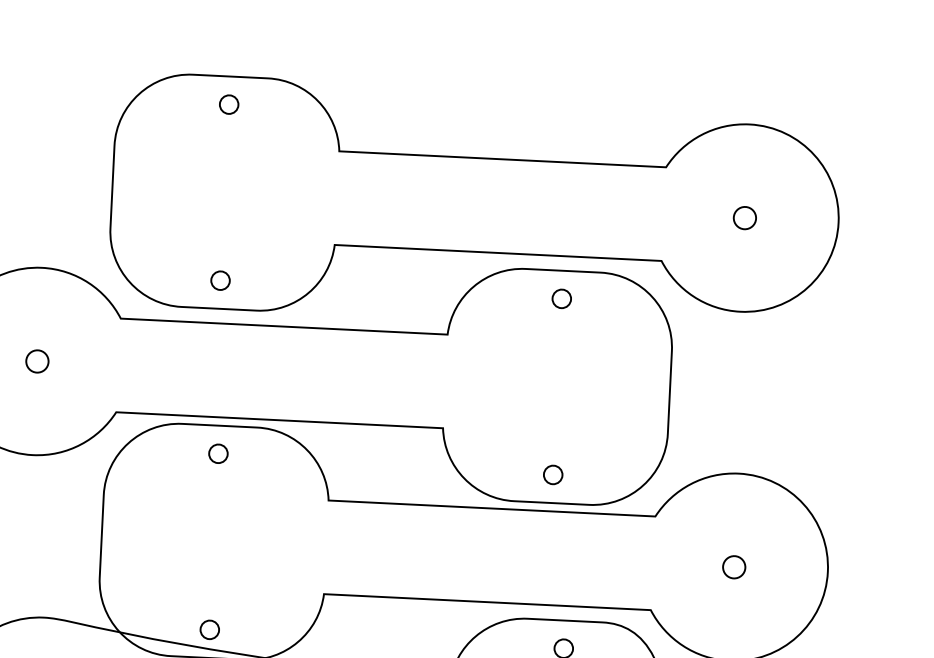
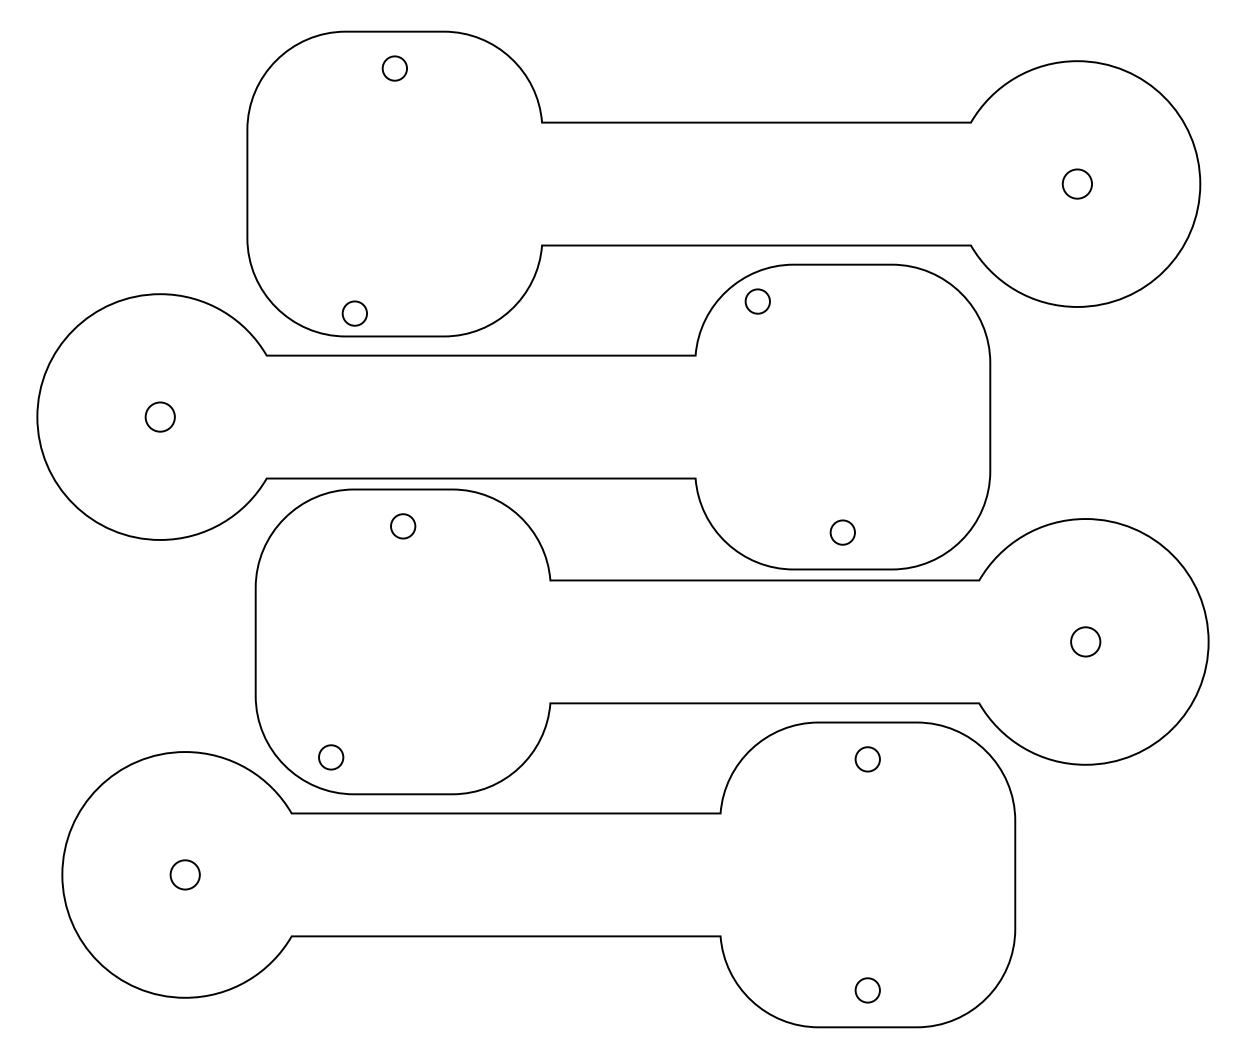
part: (220, 280) -> (354, 313), moved
part: (561, 298) -> (757, 301), moved
part: (210, 629) -> (331, 757), moved

